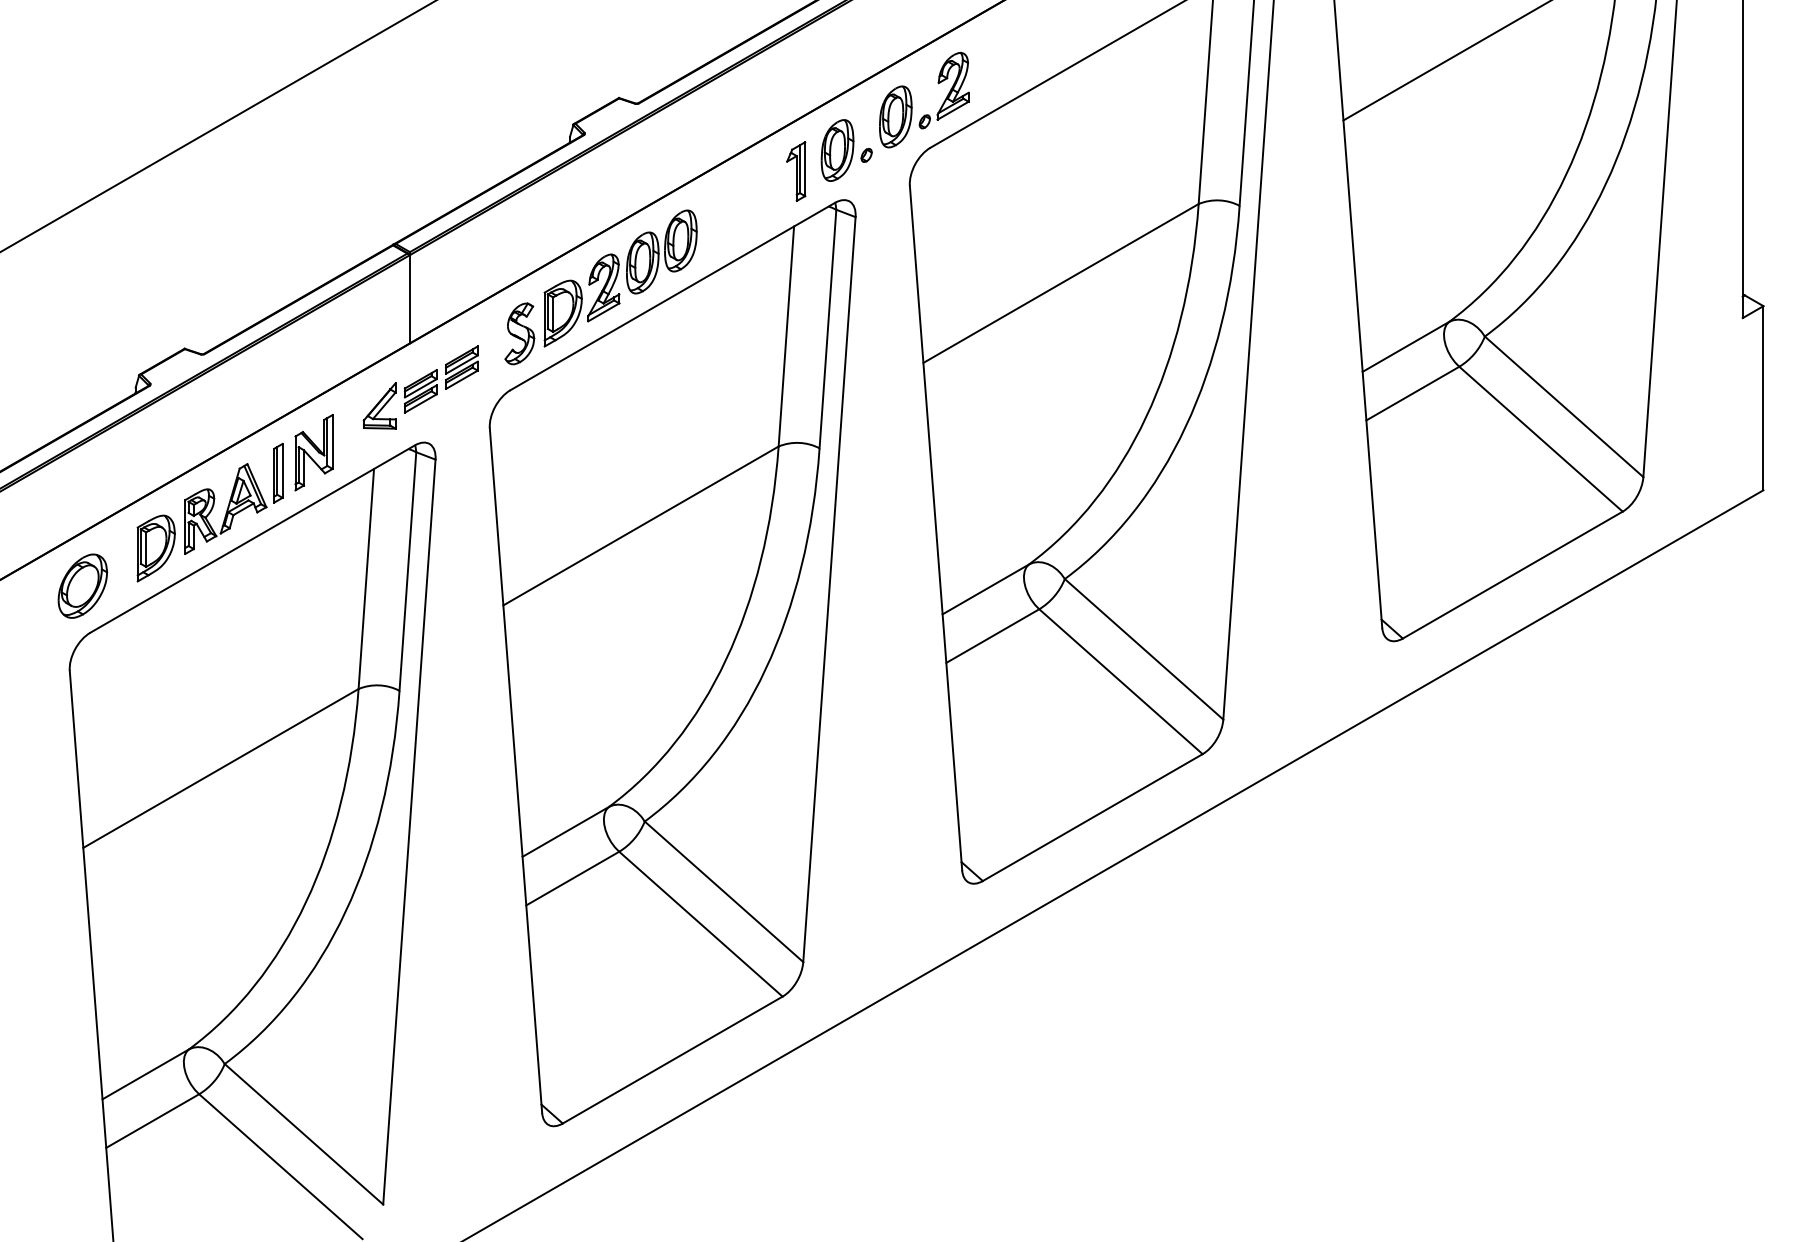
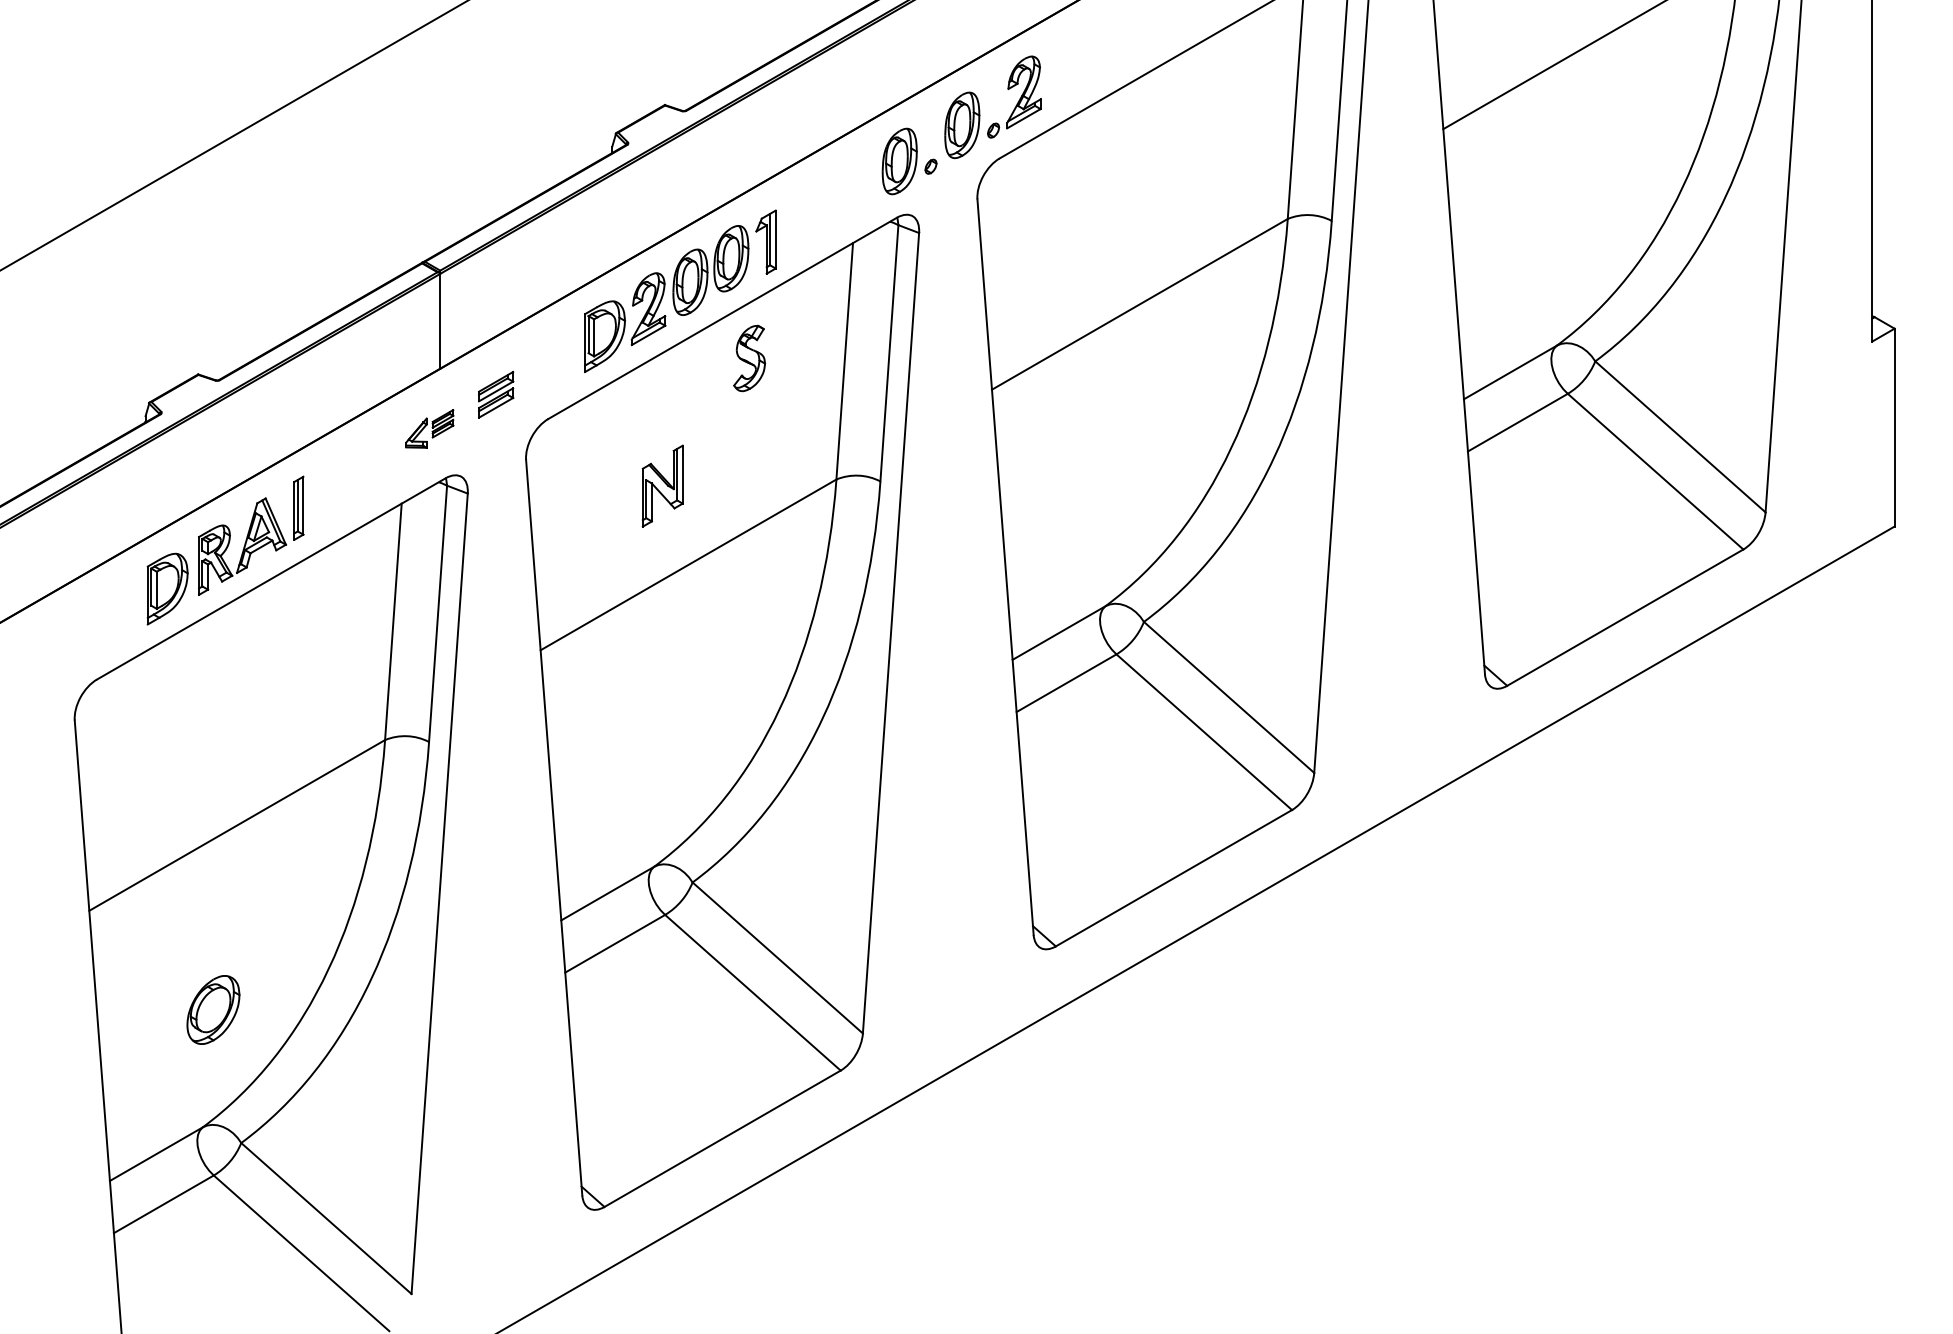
part: (796, 171) -> (766, 242), moved
part: (519, 333) -> (749, 358), moved
part: (399, 399) -> (429, 428), size x0.6
part: (313, 452) -> (662, 485), moved
part: (82, 585) -> (213, 1009), moved

